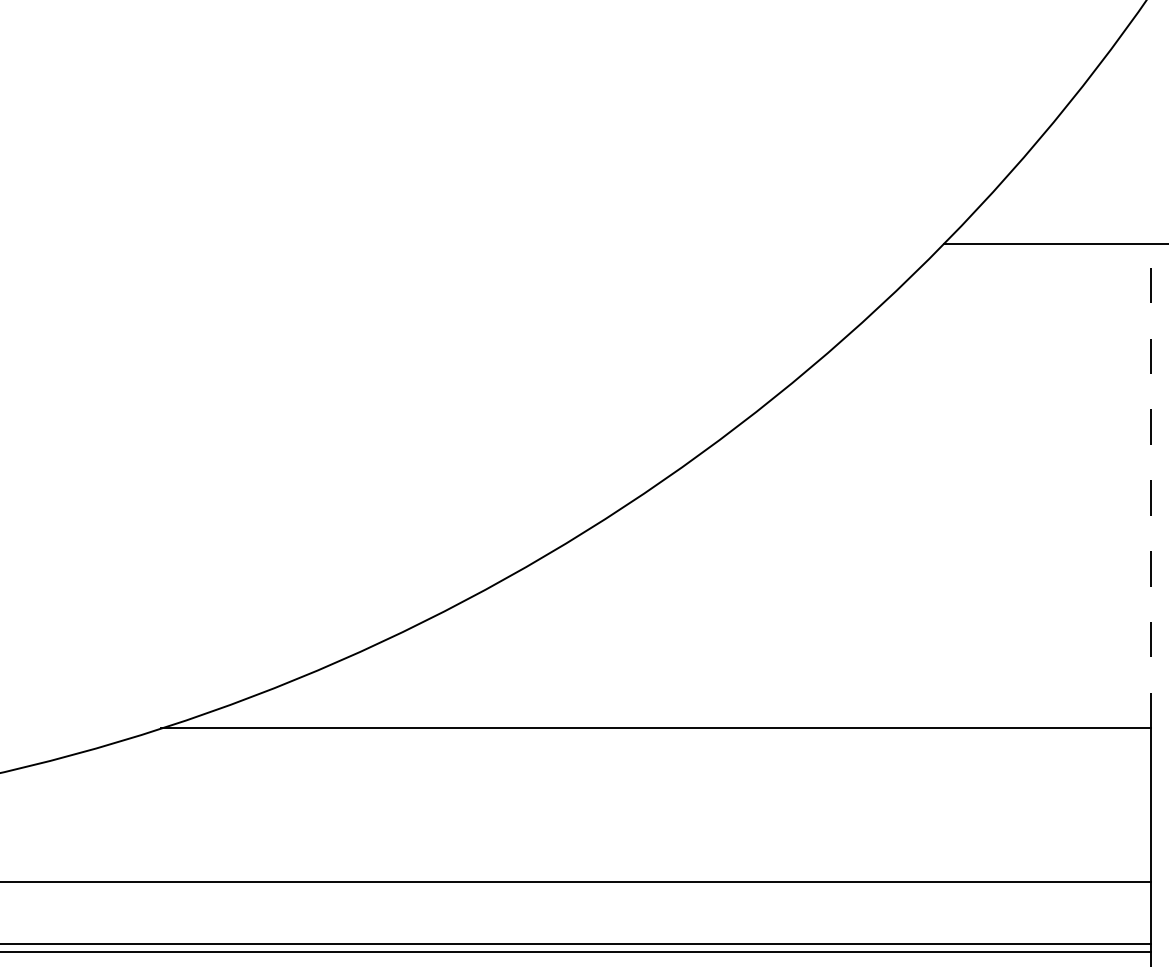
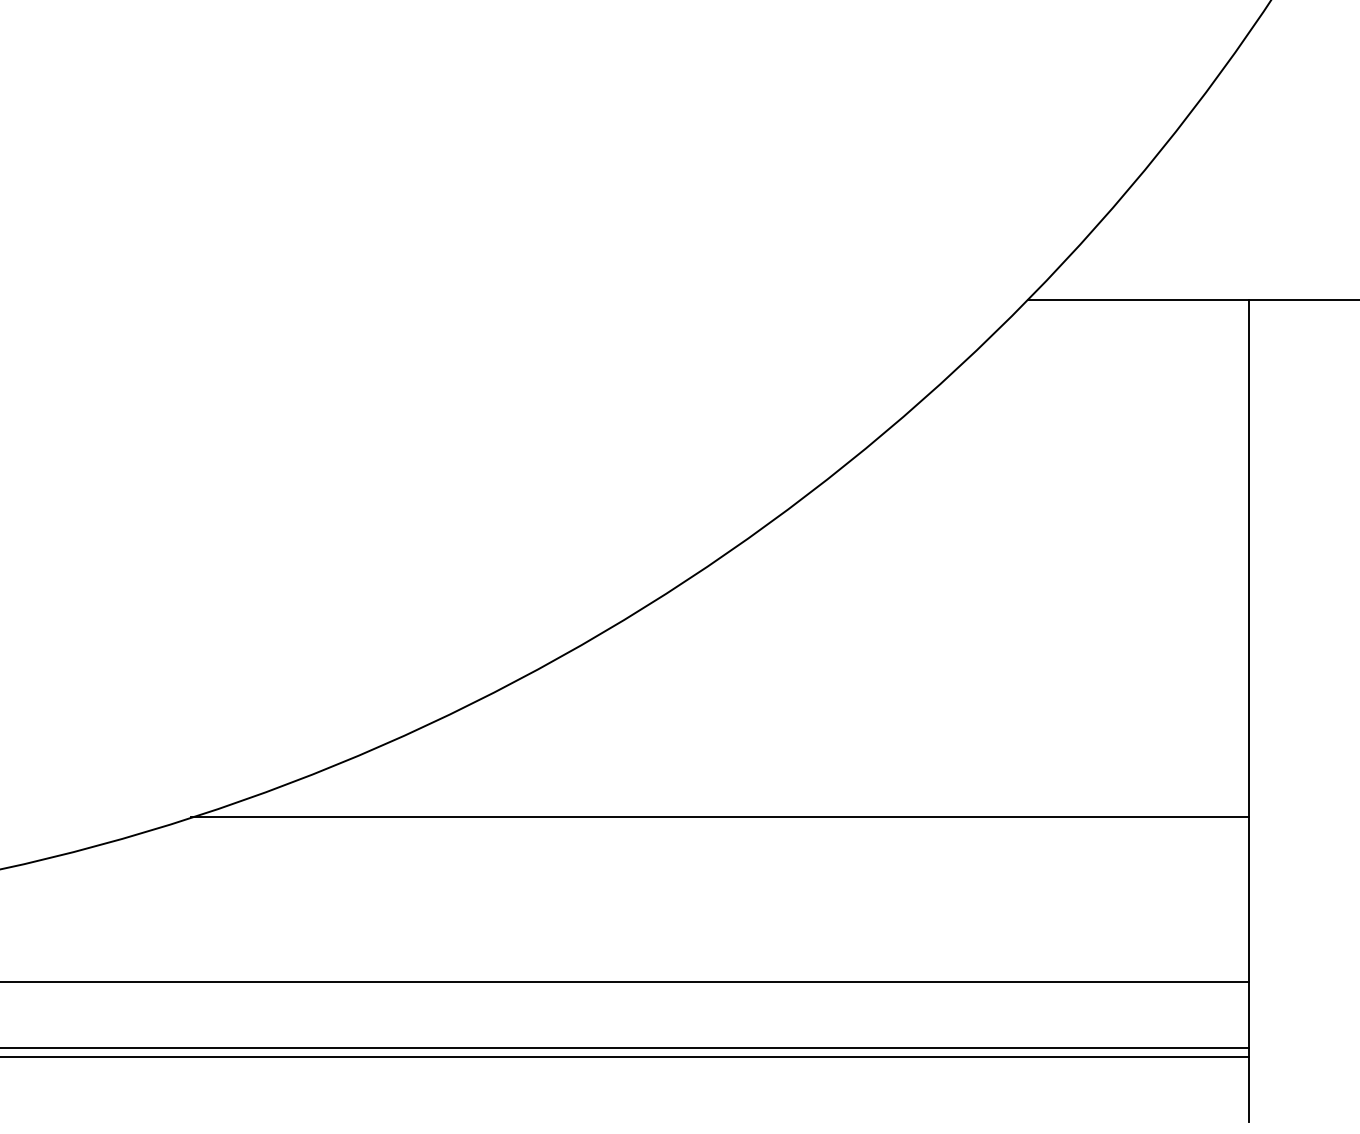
line: (1151, 485) -> (1249, 558), dashed -> solid

